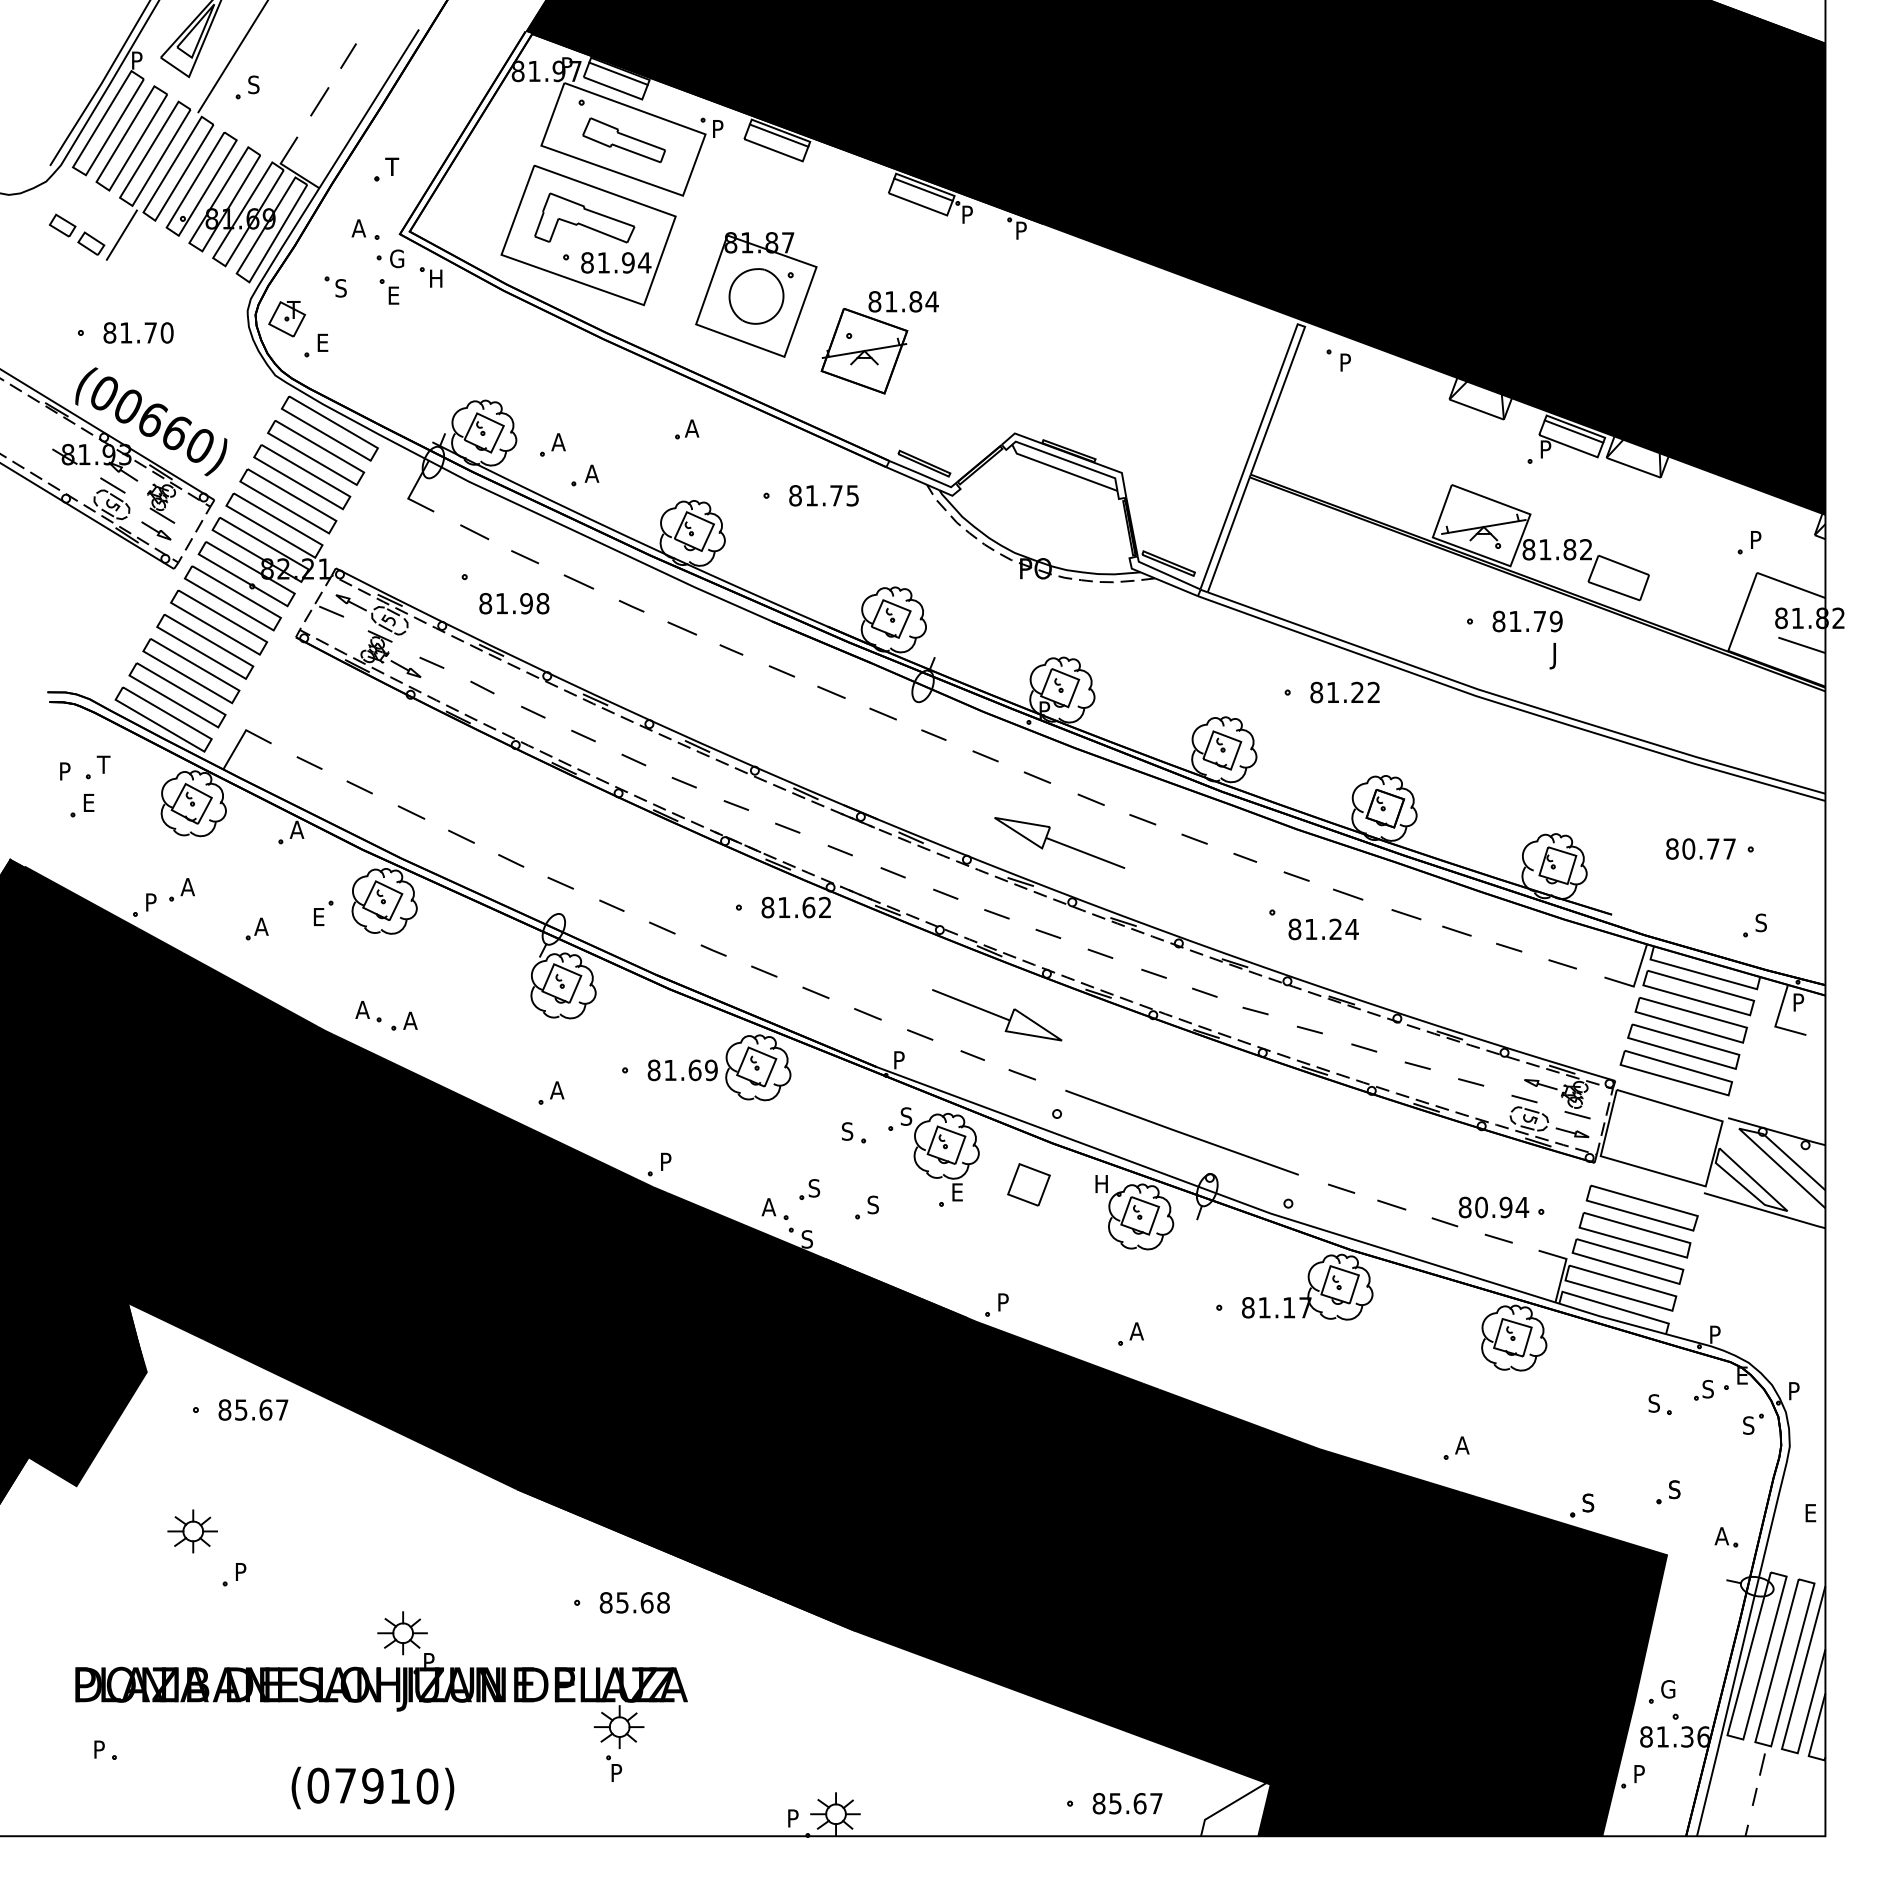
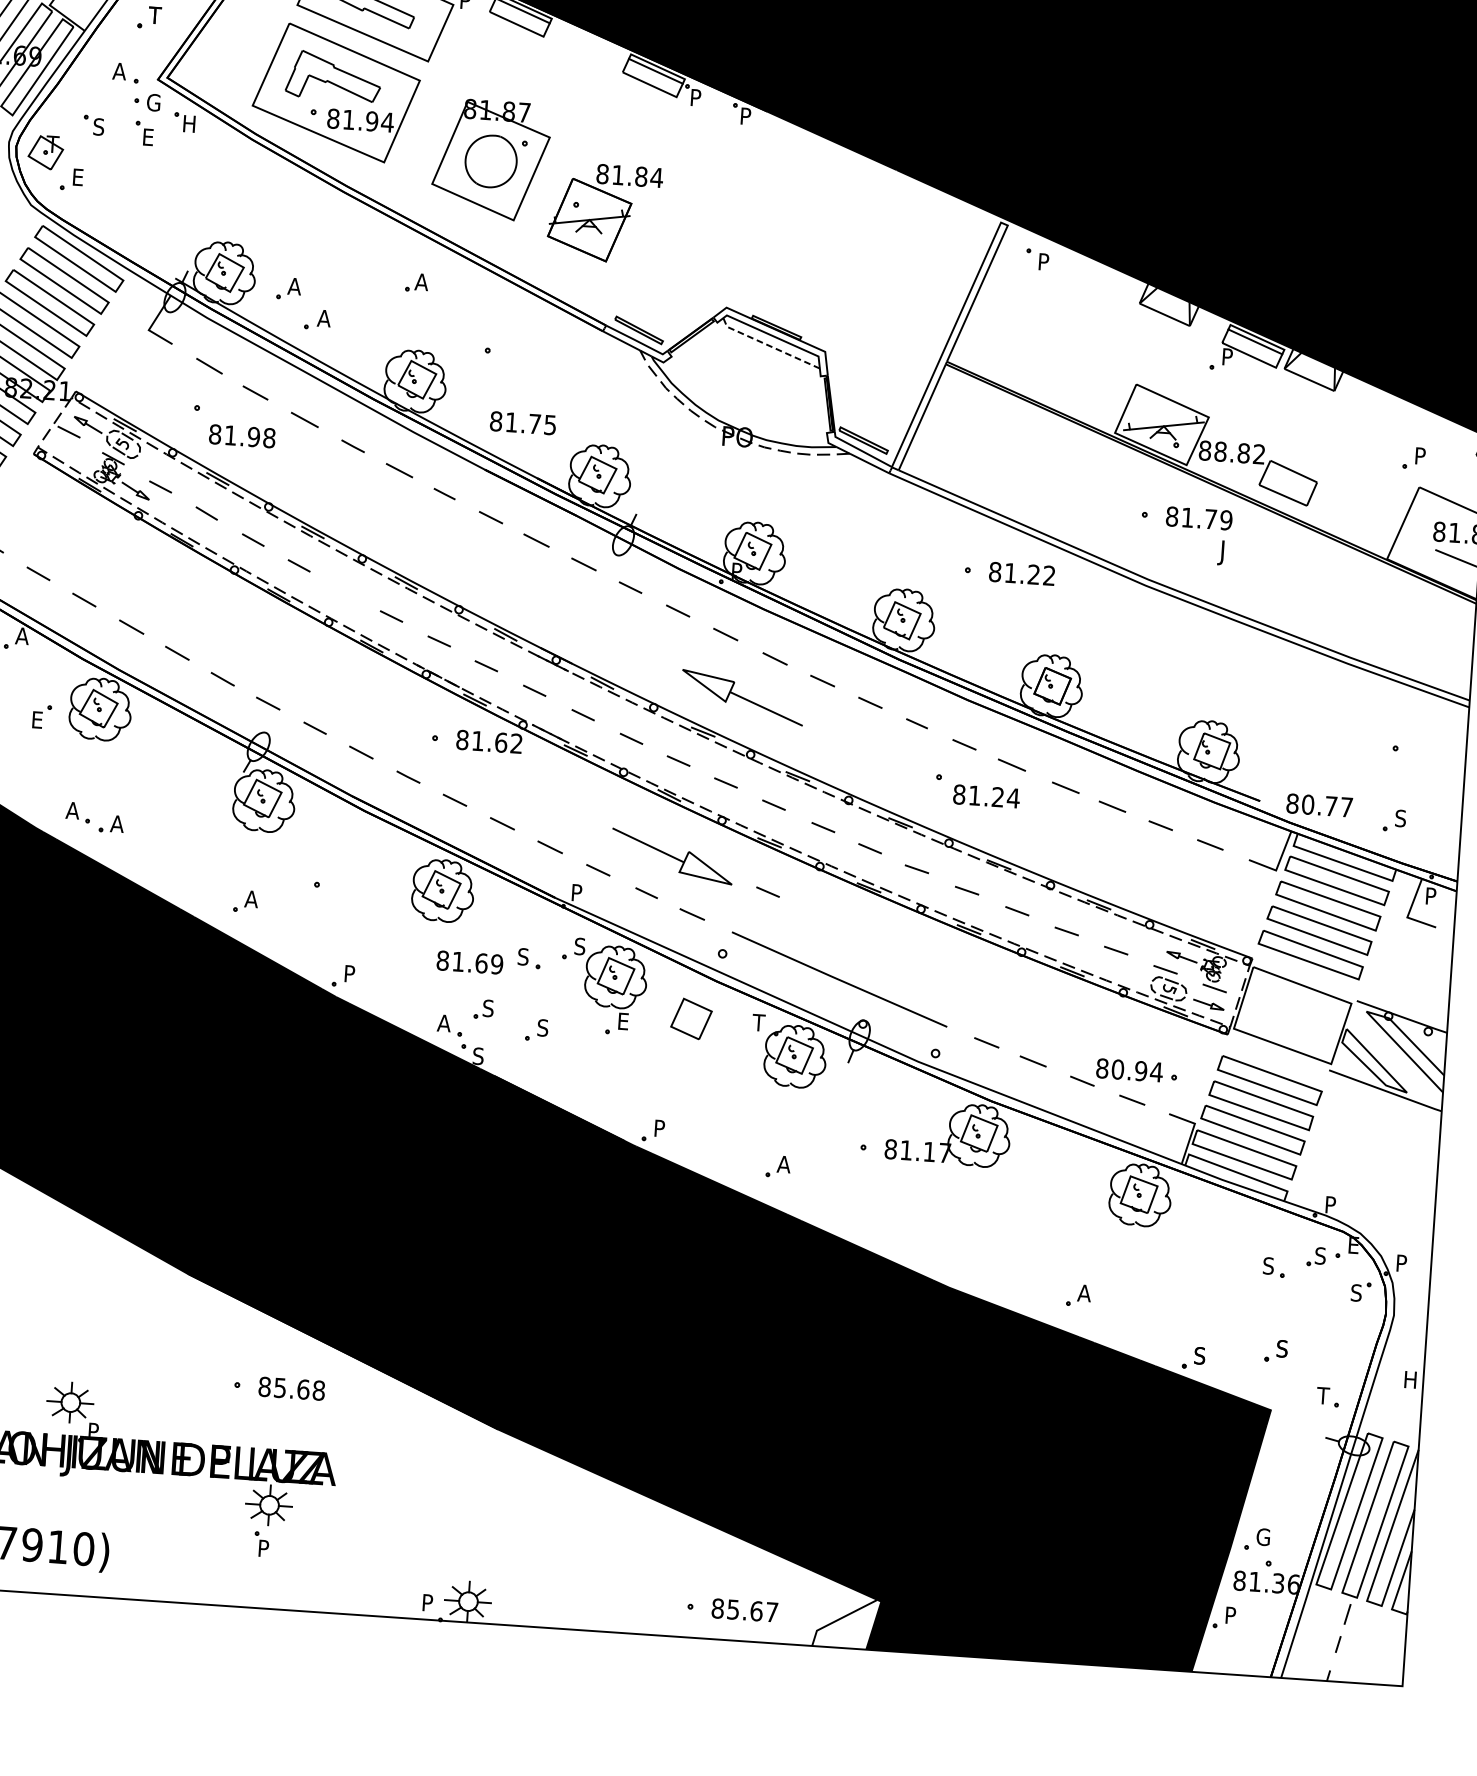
line: (1061, 470) -> (768, 345), solid -> dashed
text: (823, 495) -> (522, 422), moved
text: (1545, 549) -> (1220, 451), 81.82 -> 88.82
line: (633, 759) -> (344, 591), removed
text: (1700, 848) -> (1319, 804), moved
line: (1100, 1045) -> (768, 891), added
text: (682, 1070) -> (469, 962), moved
text: (1100, 1183) -> (759, 1022), H -> T
text: (1812, 1513) -> (1411, 1380), E -> H
text: (1721, 1536) -> (1323, 1396), A -> T

